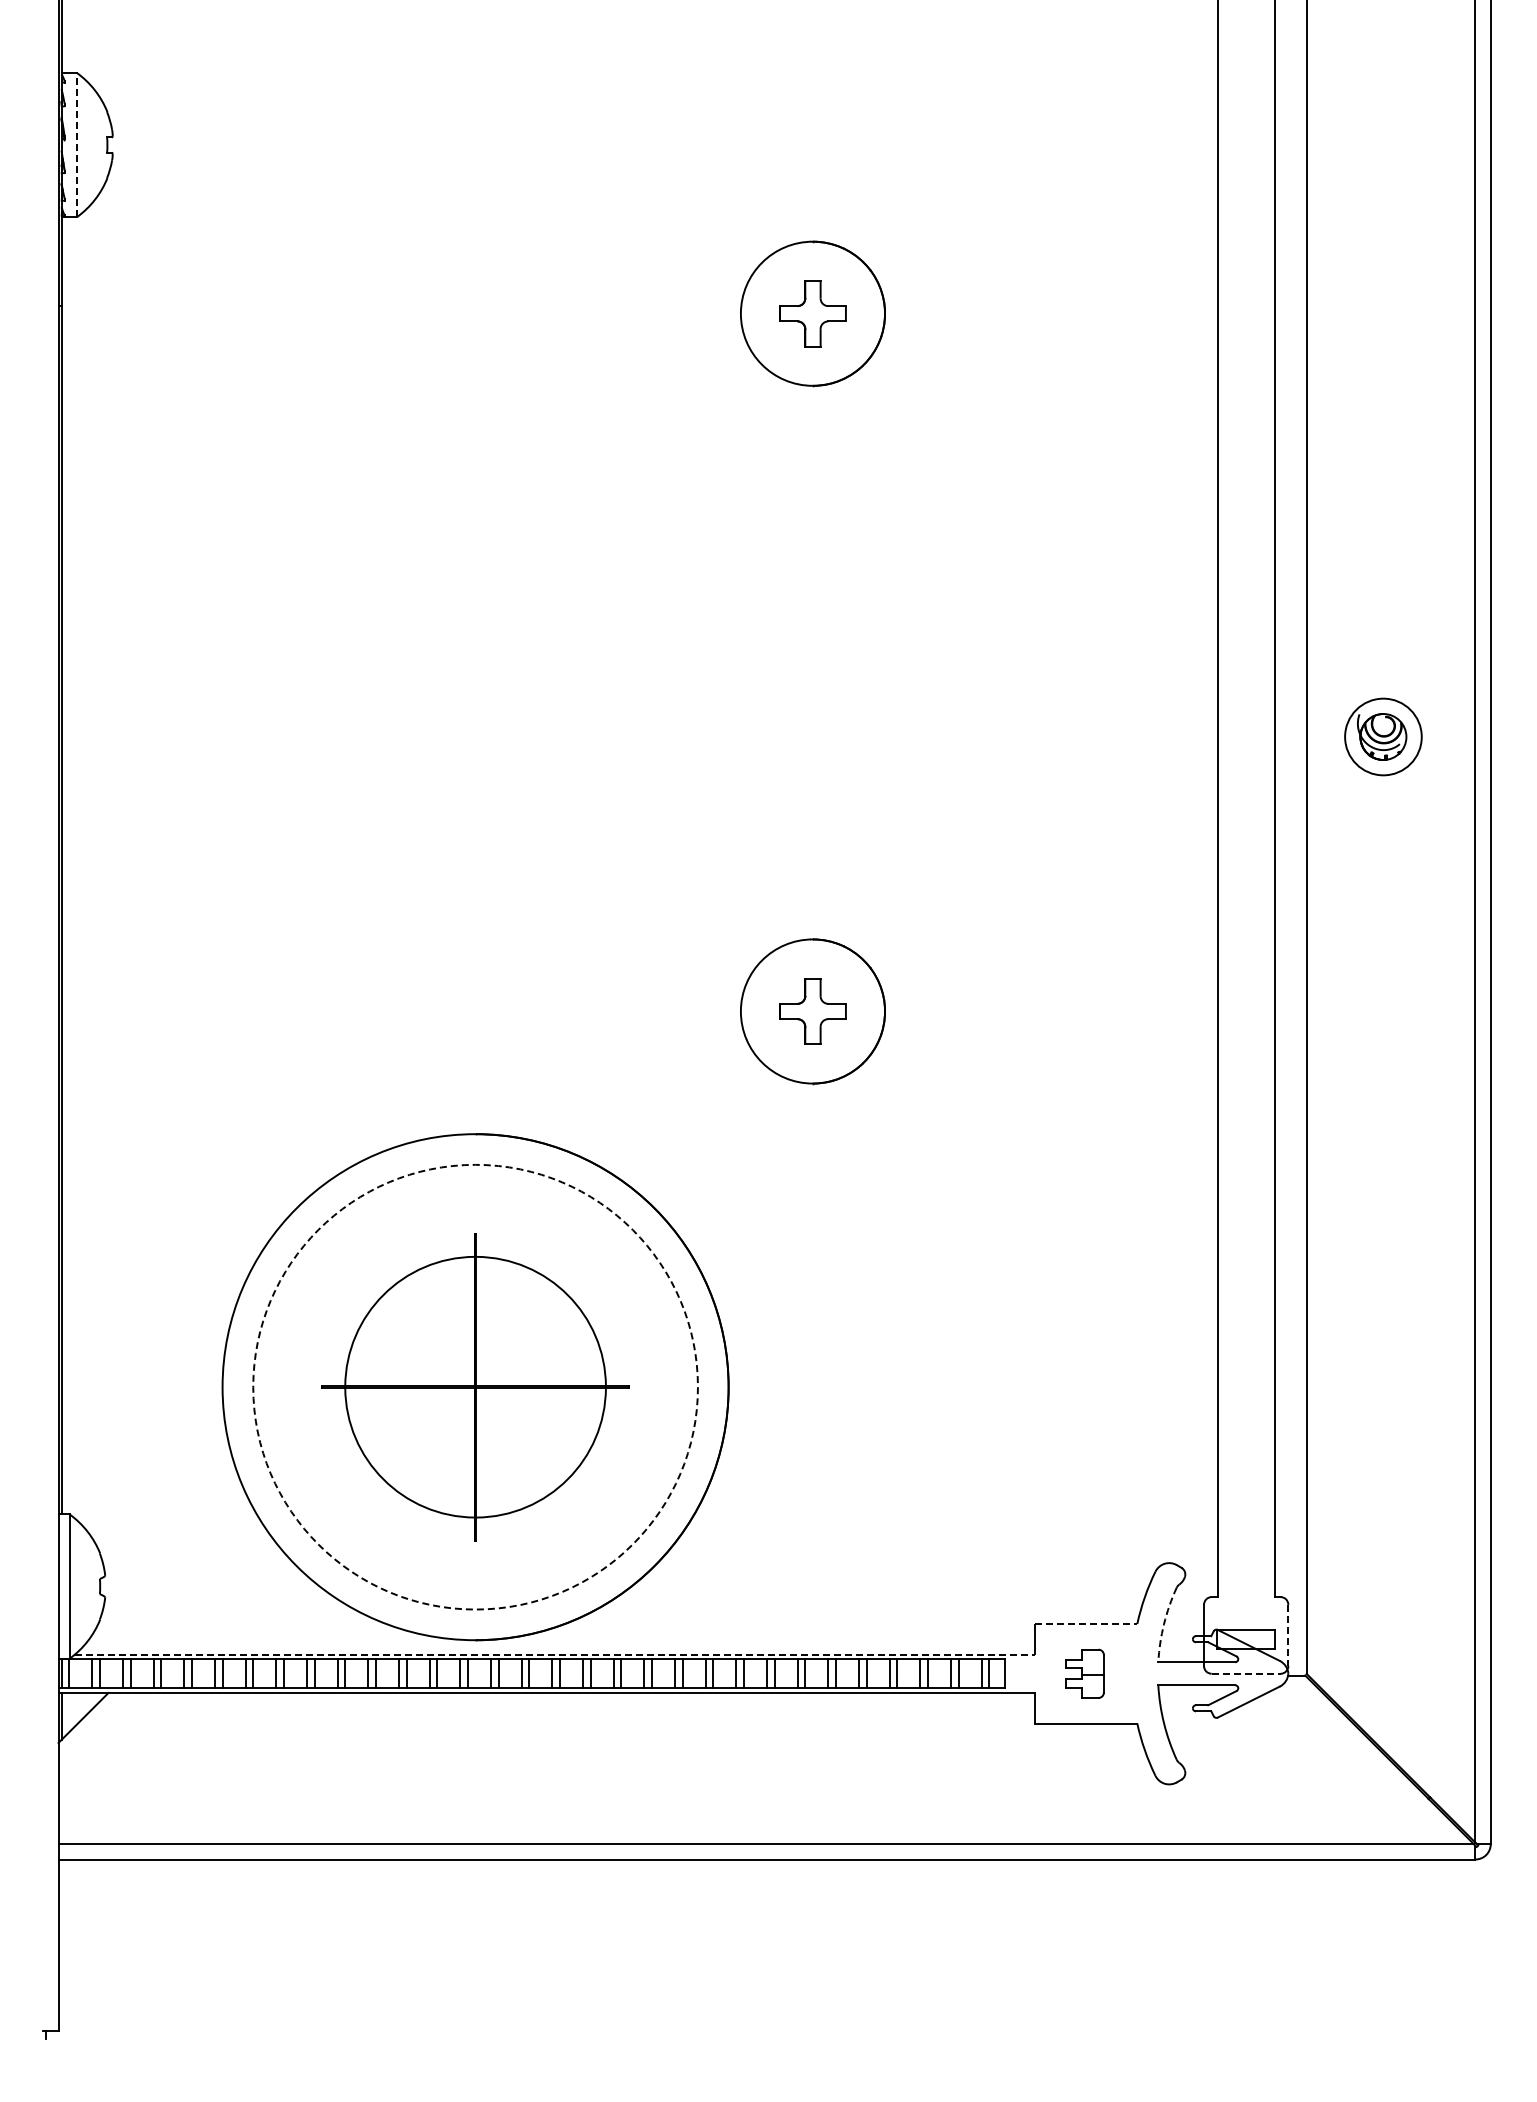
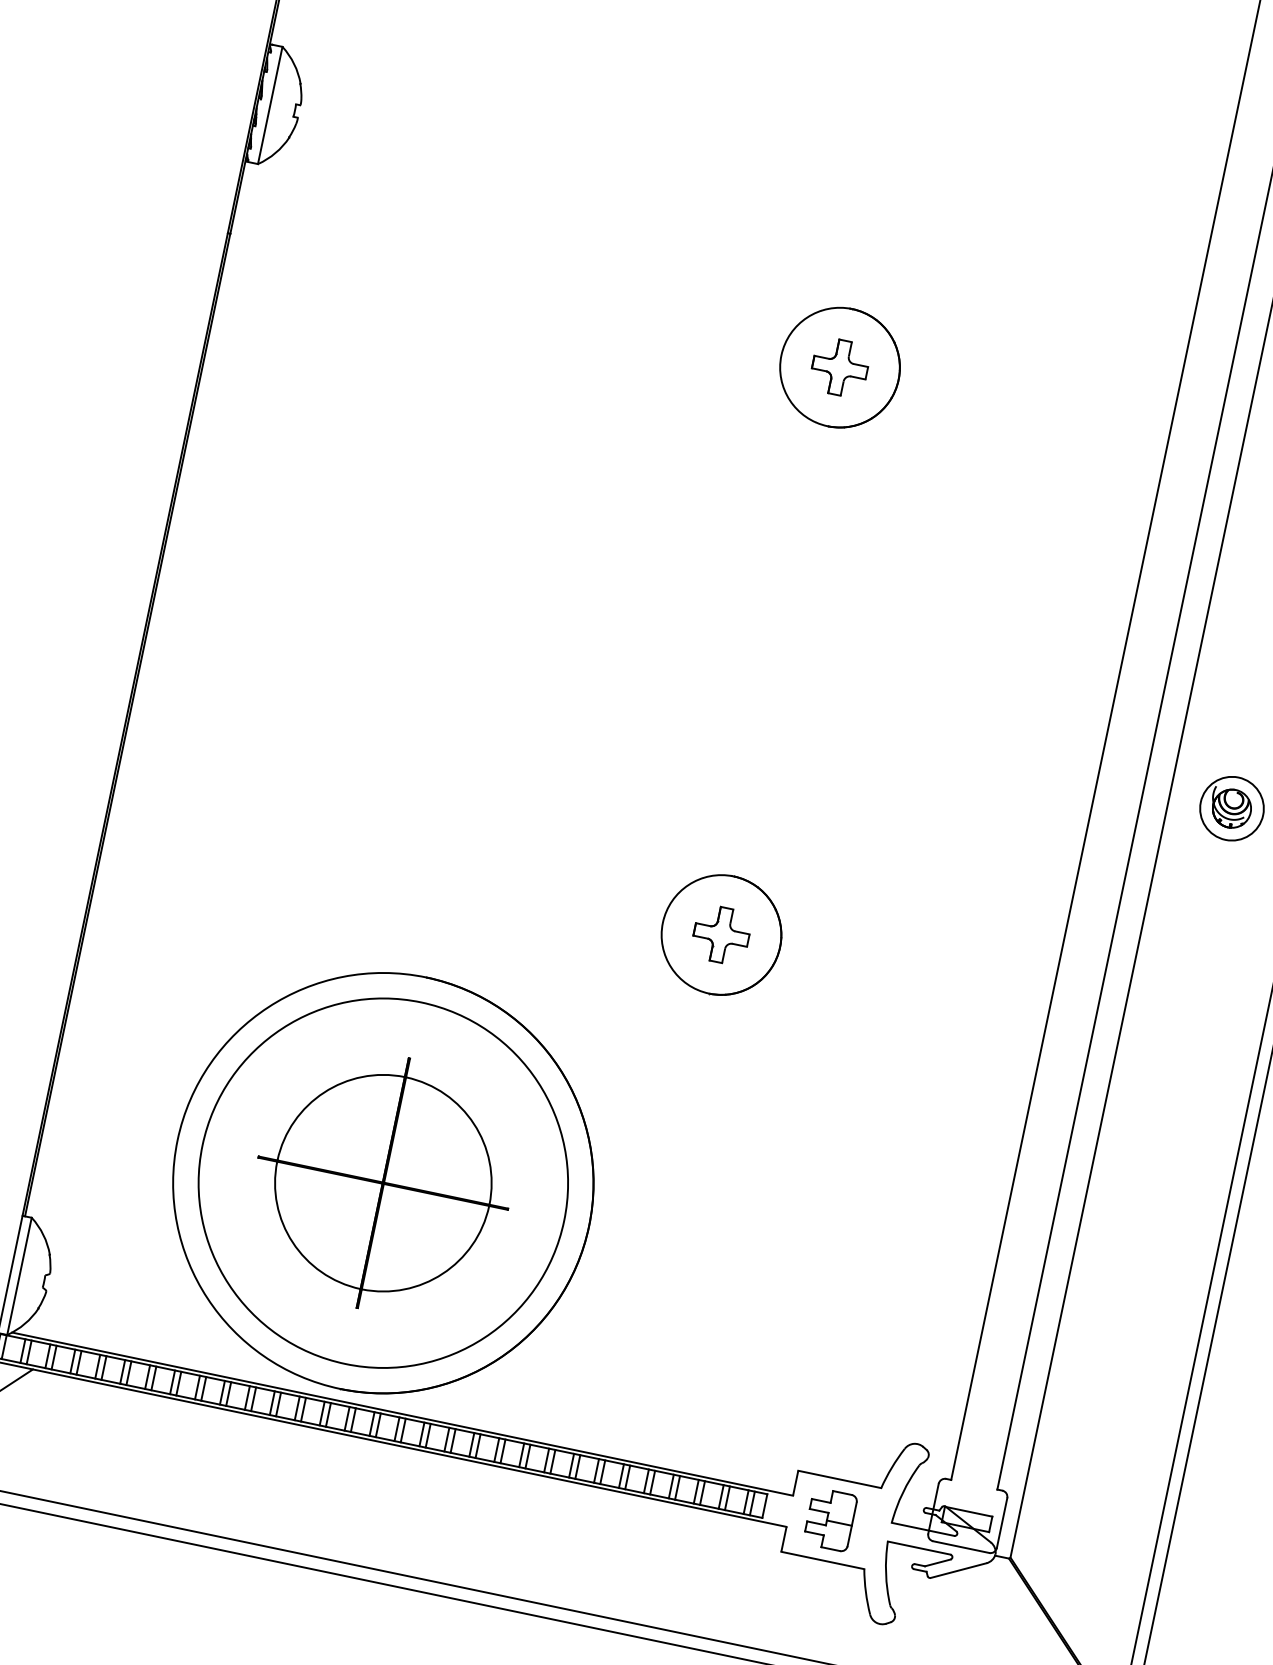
line: (76, 144) -> (269, 104), dashed -> solid
circle: (475, 1386) -> (383, 1182), dashed -> solid
line: (1086, 1623) -> (839, 1479), dashed -> solid
arc: (1164, 1624) -> (903, 1493), dashed -> solid
line: (1288, 1635) -> (1002, 1523), dashed -> solid
line: (555, 1654) -> (402, 1414), dashed -> solid
part: (1084, 1673) -> (829, 1519), size x1.43
line: (1246, 1673) -> (961, 1546), dashed -> solid

